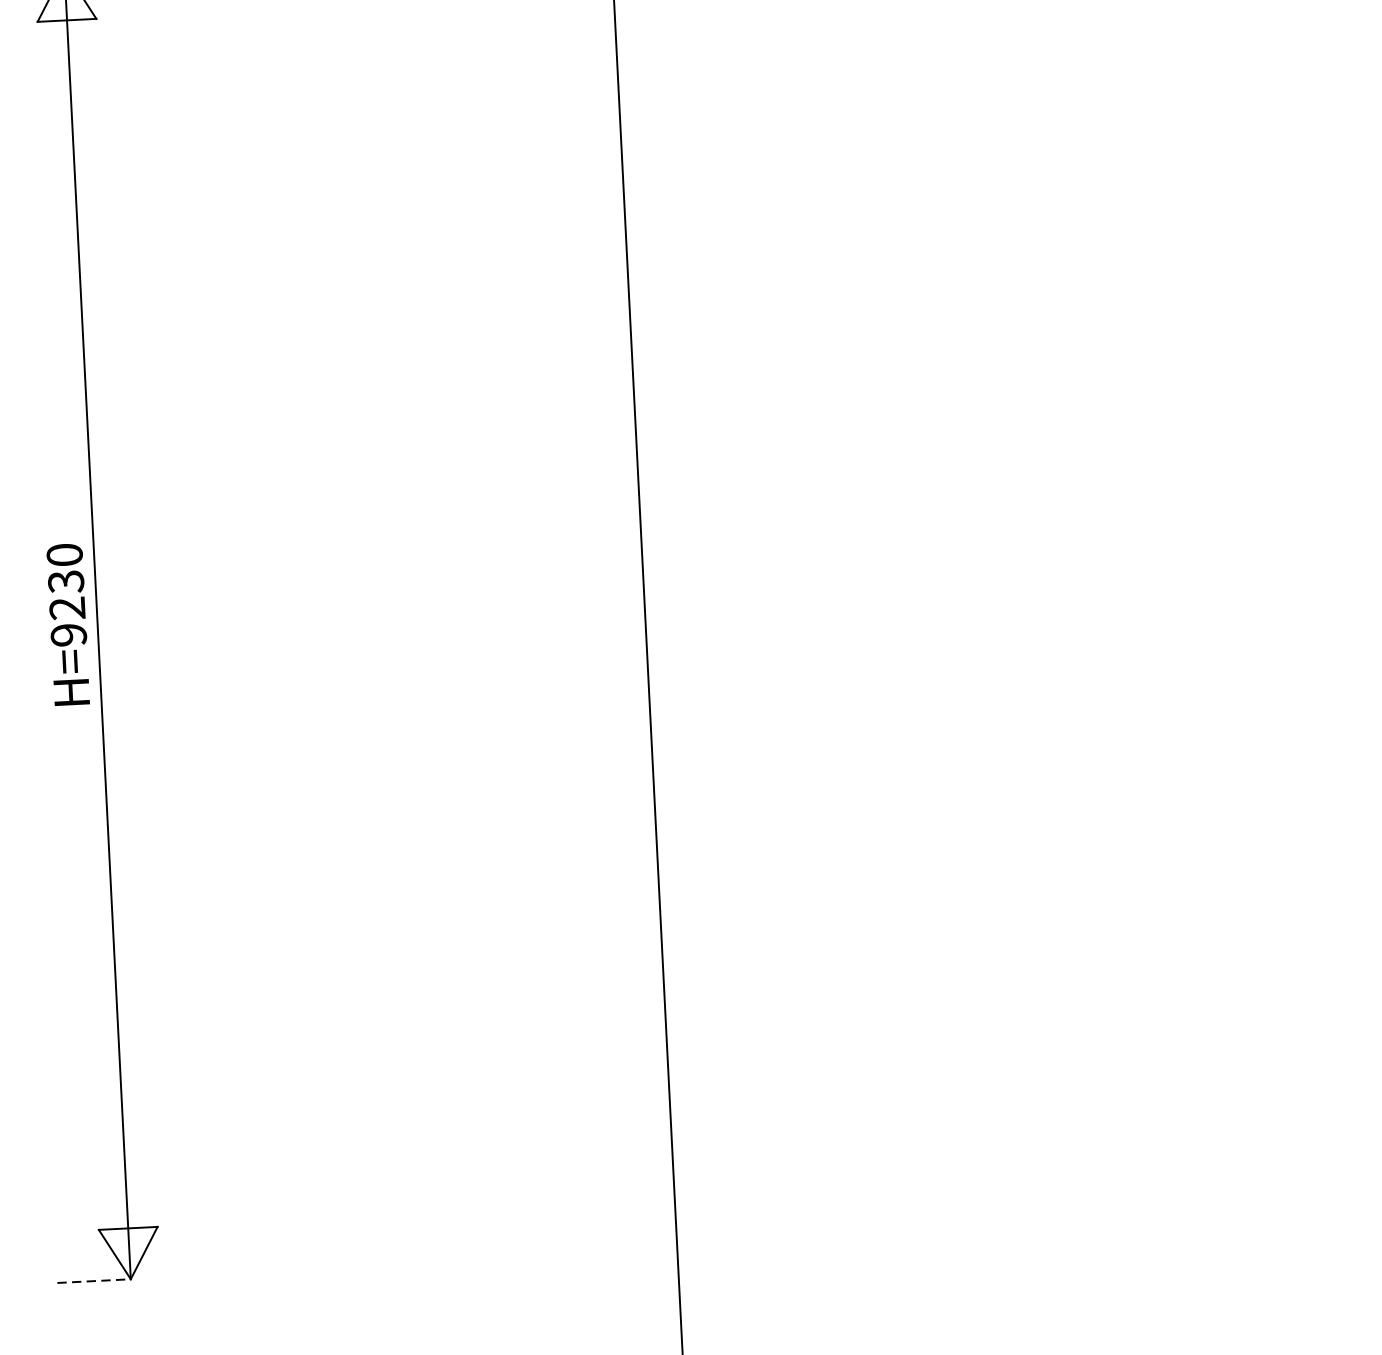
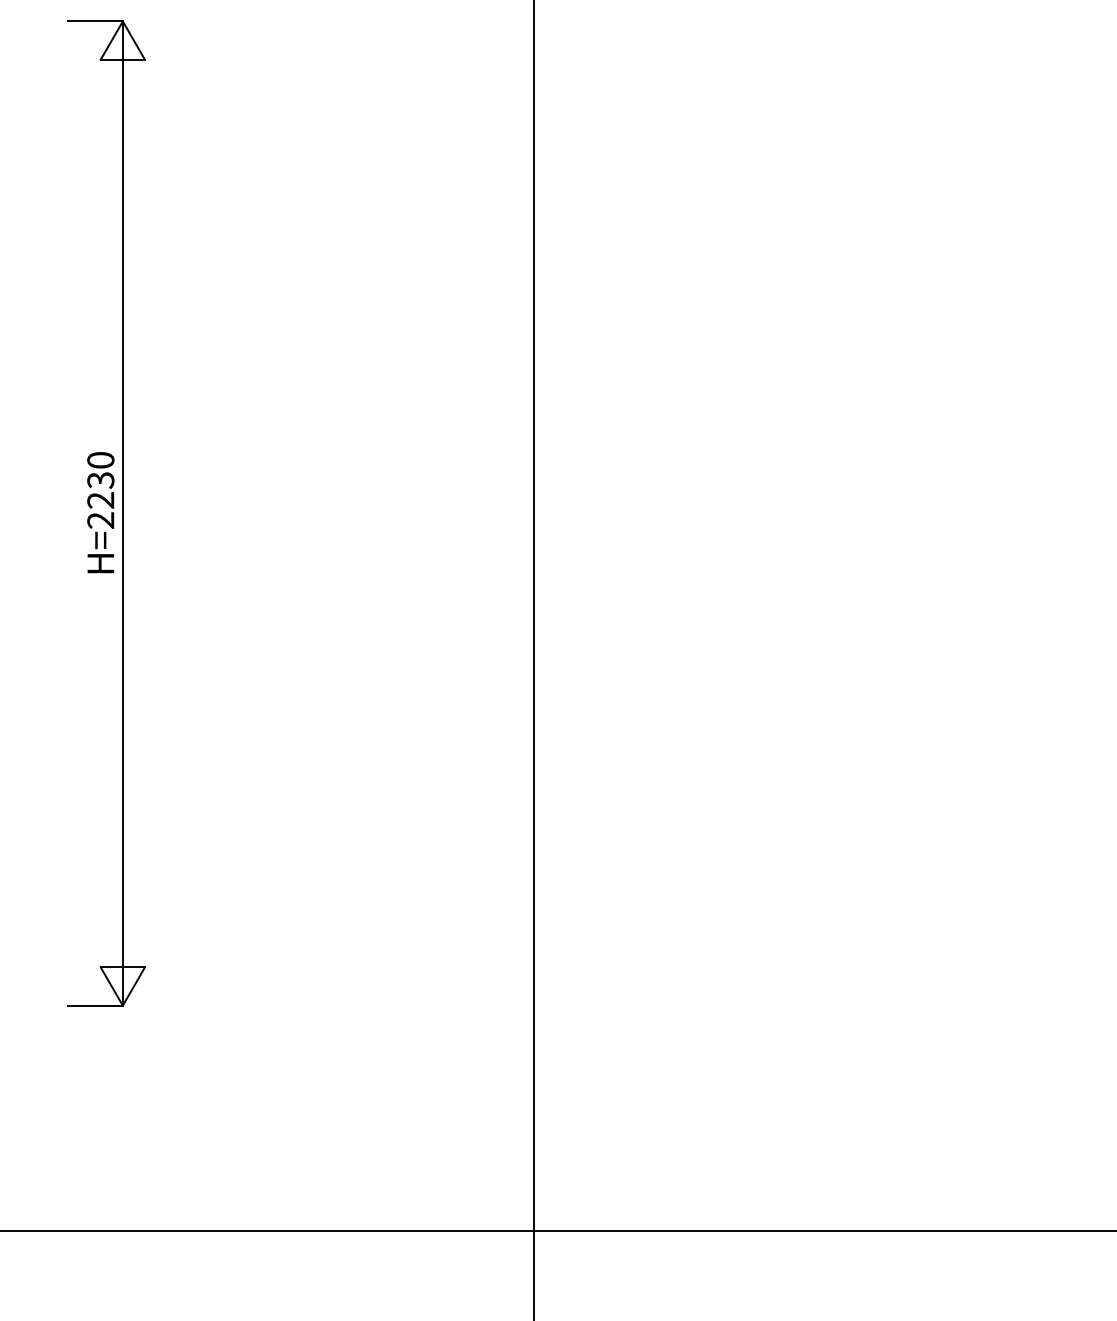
text: (68, 635) -> (100, 520), H=9230 -> H=2230
line: (94, 1280) -> (95, 1005), dashed -> solid

